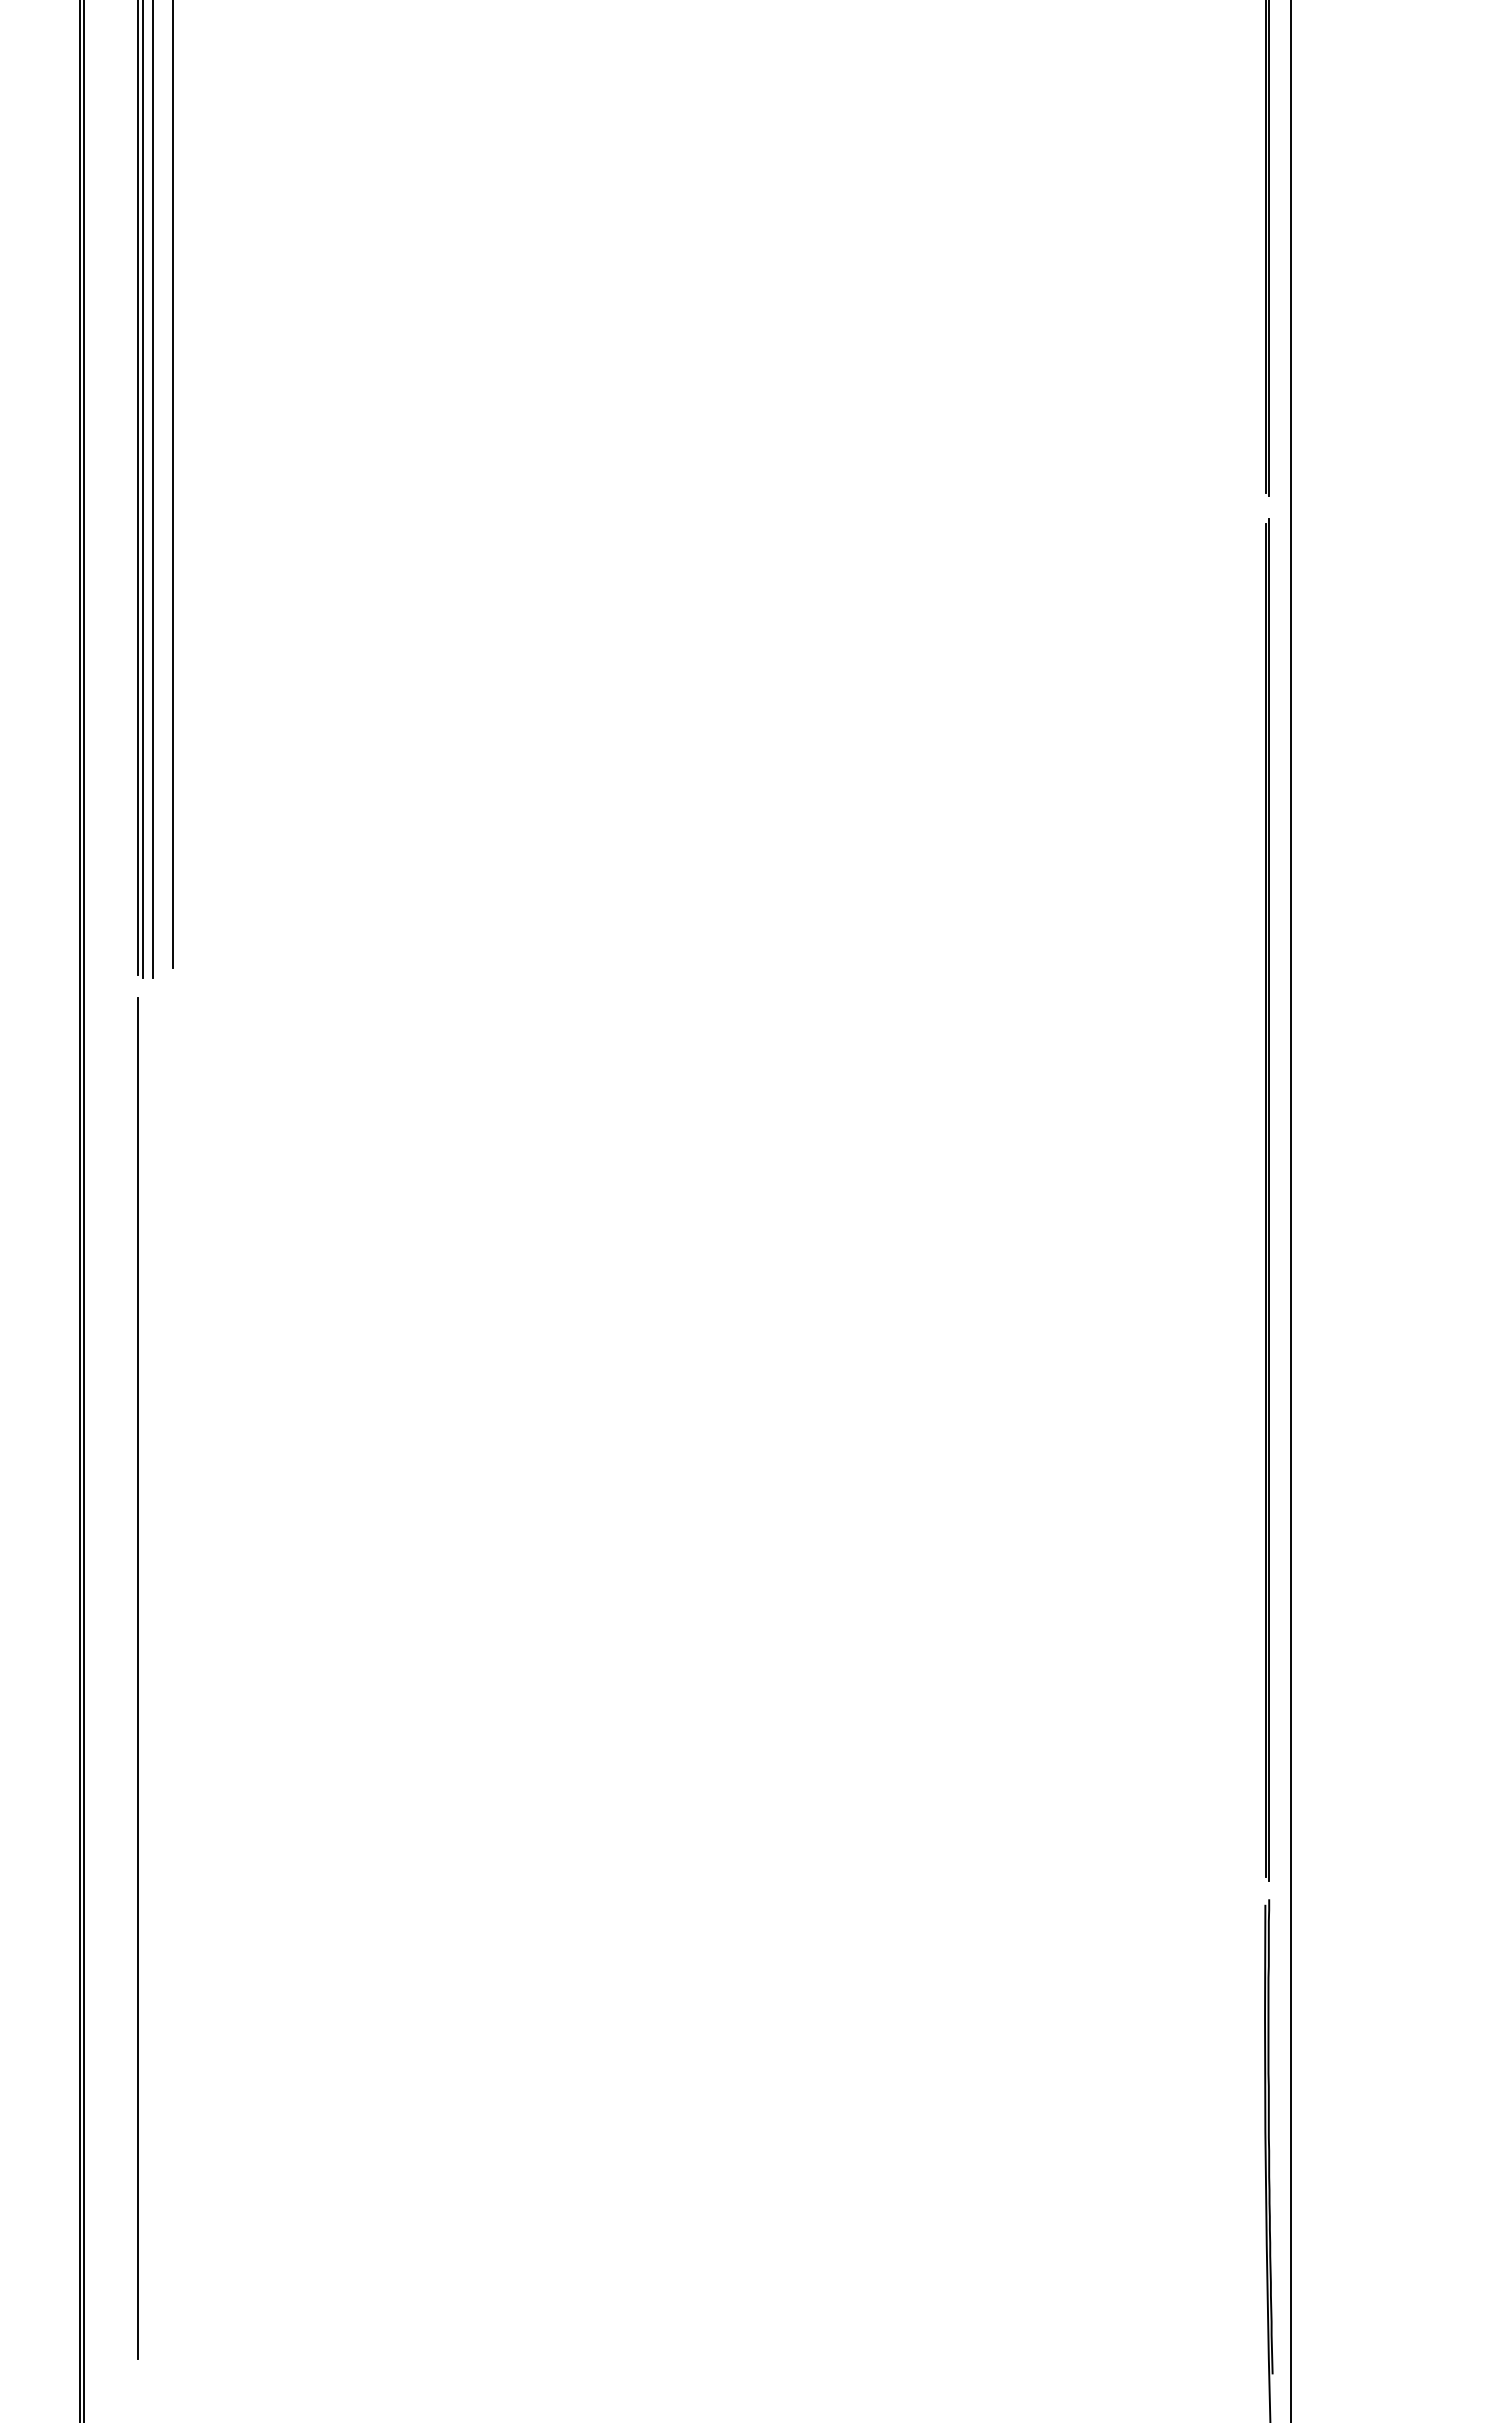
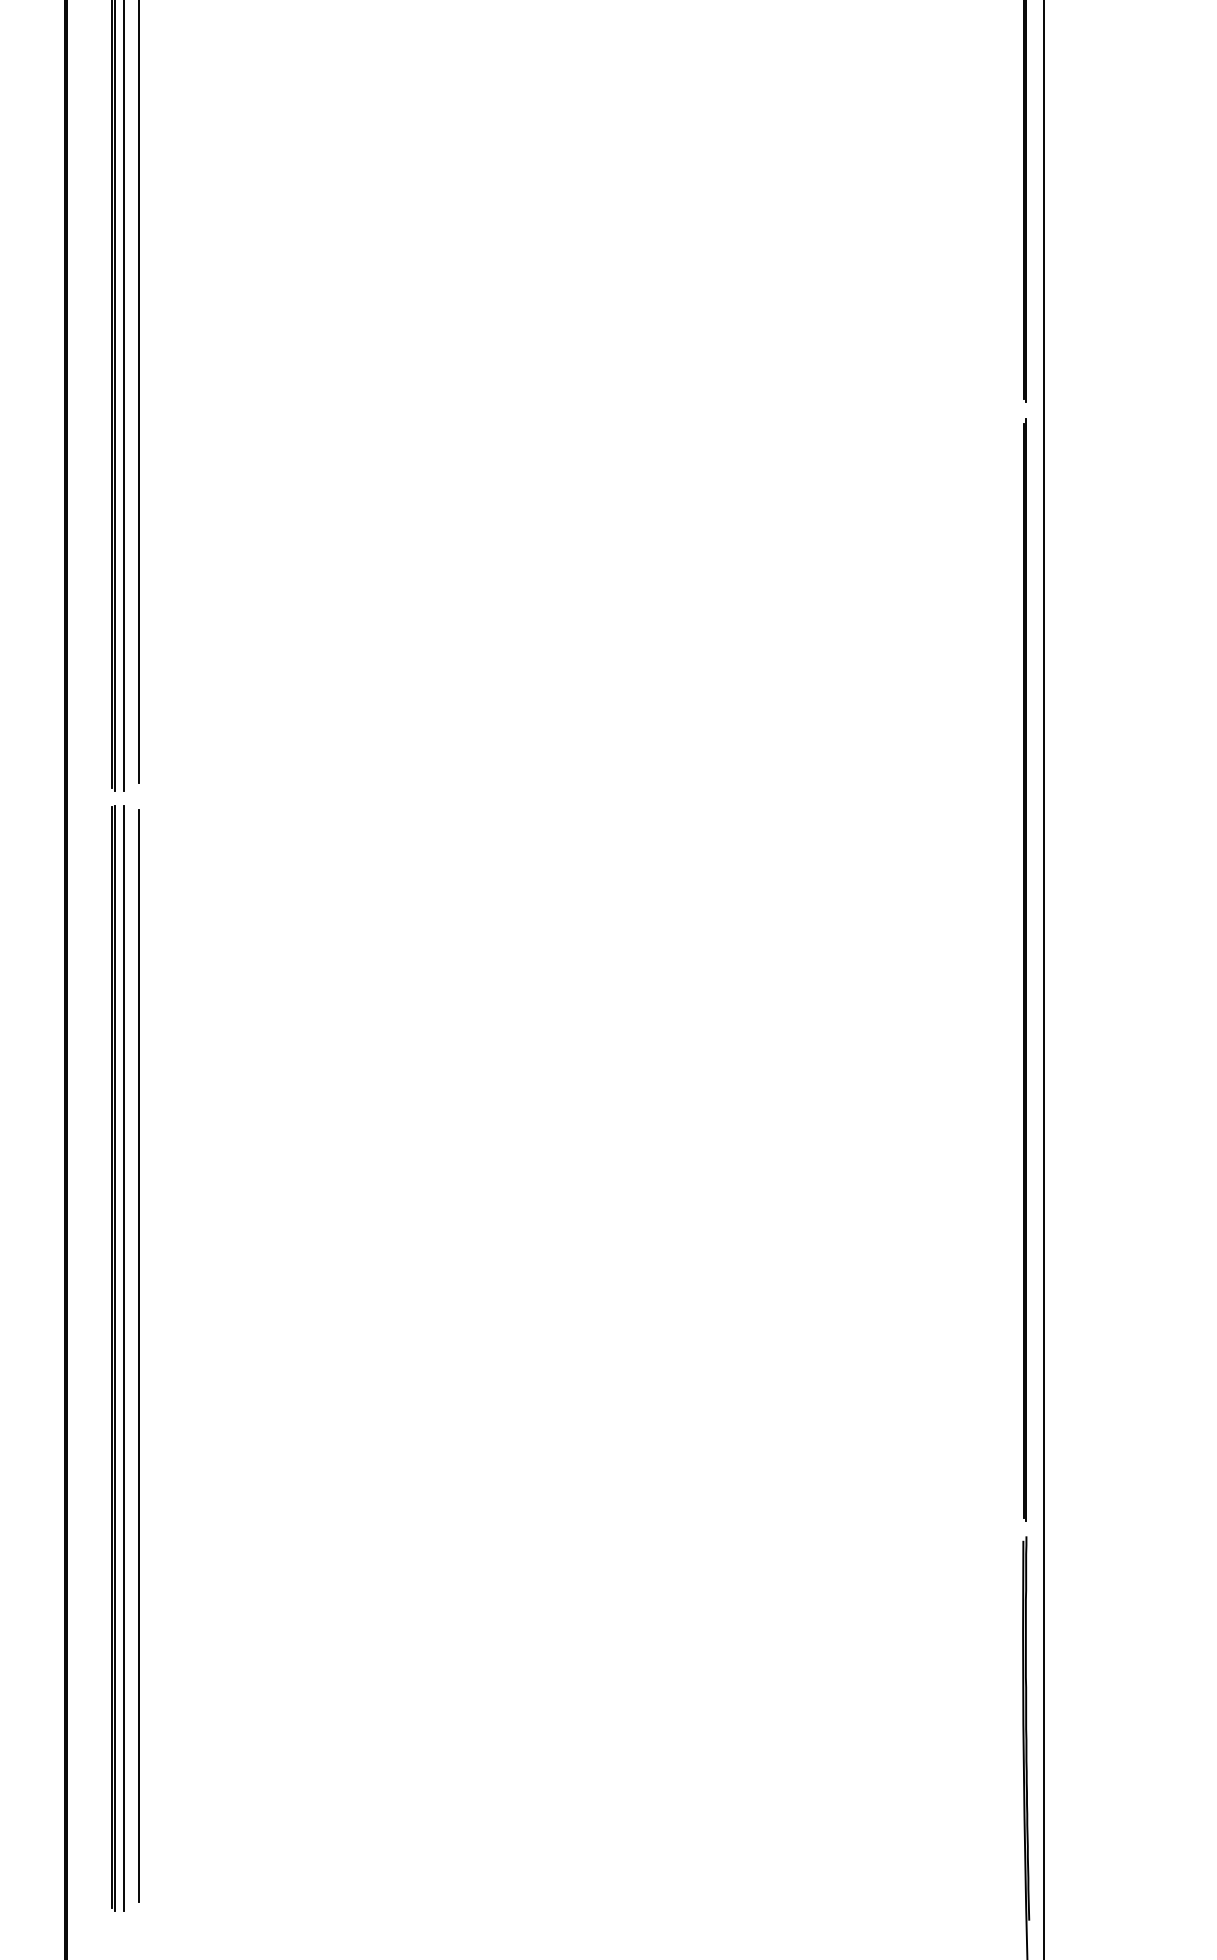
line: (172, 1676) -> (139, 1356), added
line: (142, 1679) -> (115, 1358), added
line: (153, 1679) -> (123, 1358), added

